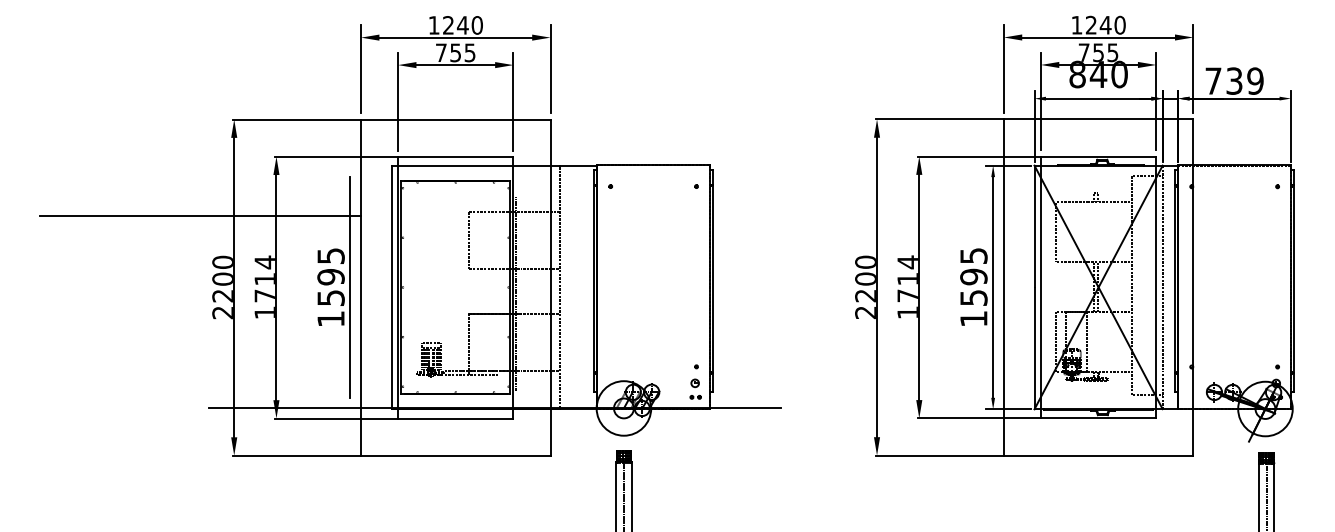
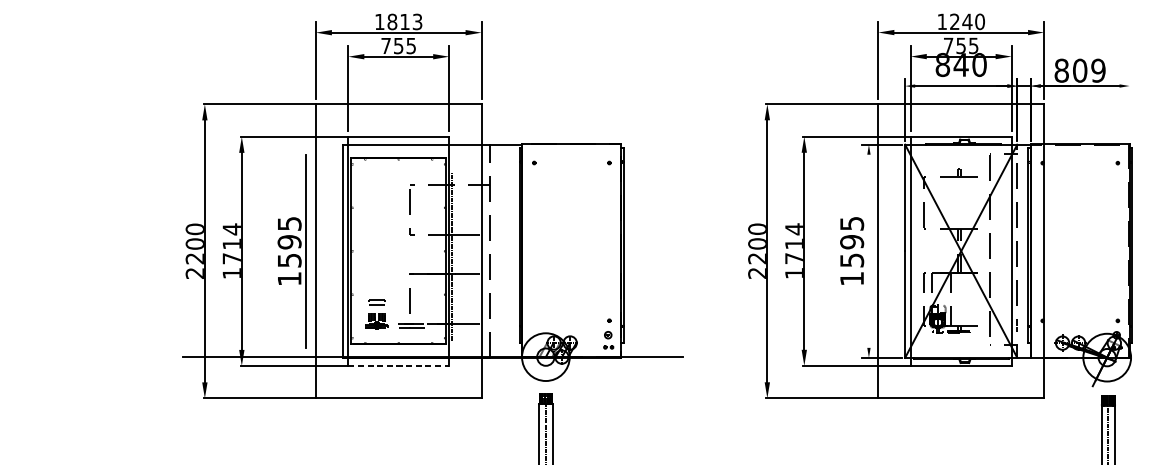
text: (462, 25) -> (404, 22), 1240 -> 1813
text: (1223, 80) -> (1070, 70), 739 -> 809
line: (1291, 125) -> (1130, 109), removed
line: (200, 216) -> (175, 189), removed
line: (993, 287) -> (869, 251), removed
line: (455, 418) -> (398, 365), solid -> dashed

